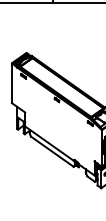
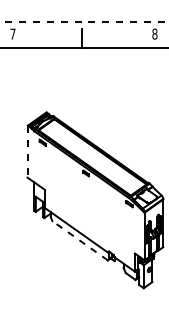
line: (11, 83) -> (27, 151), solid -> dashed
line: (52, 151) -> (80, 240), solid -> dashed

